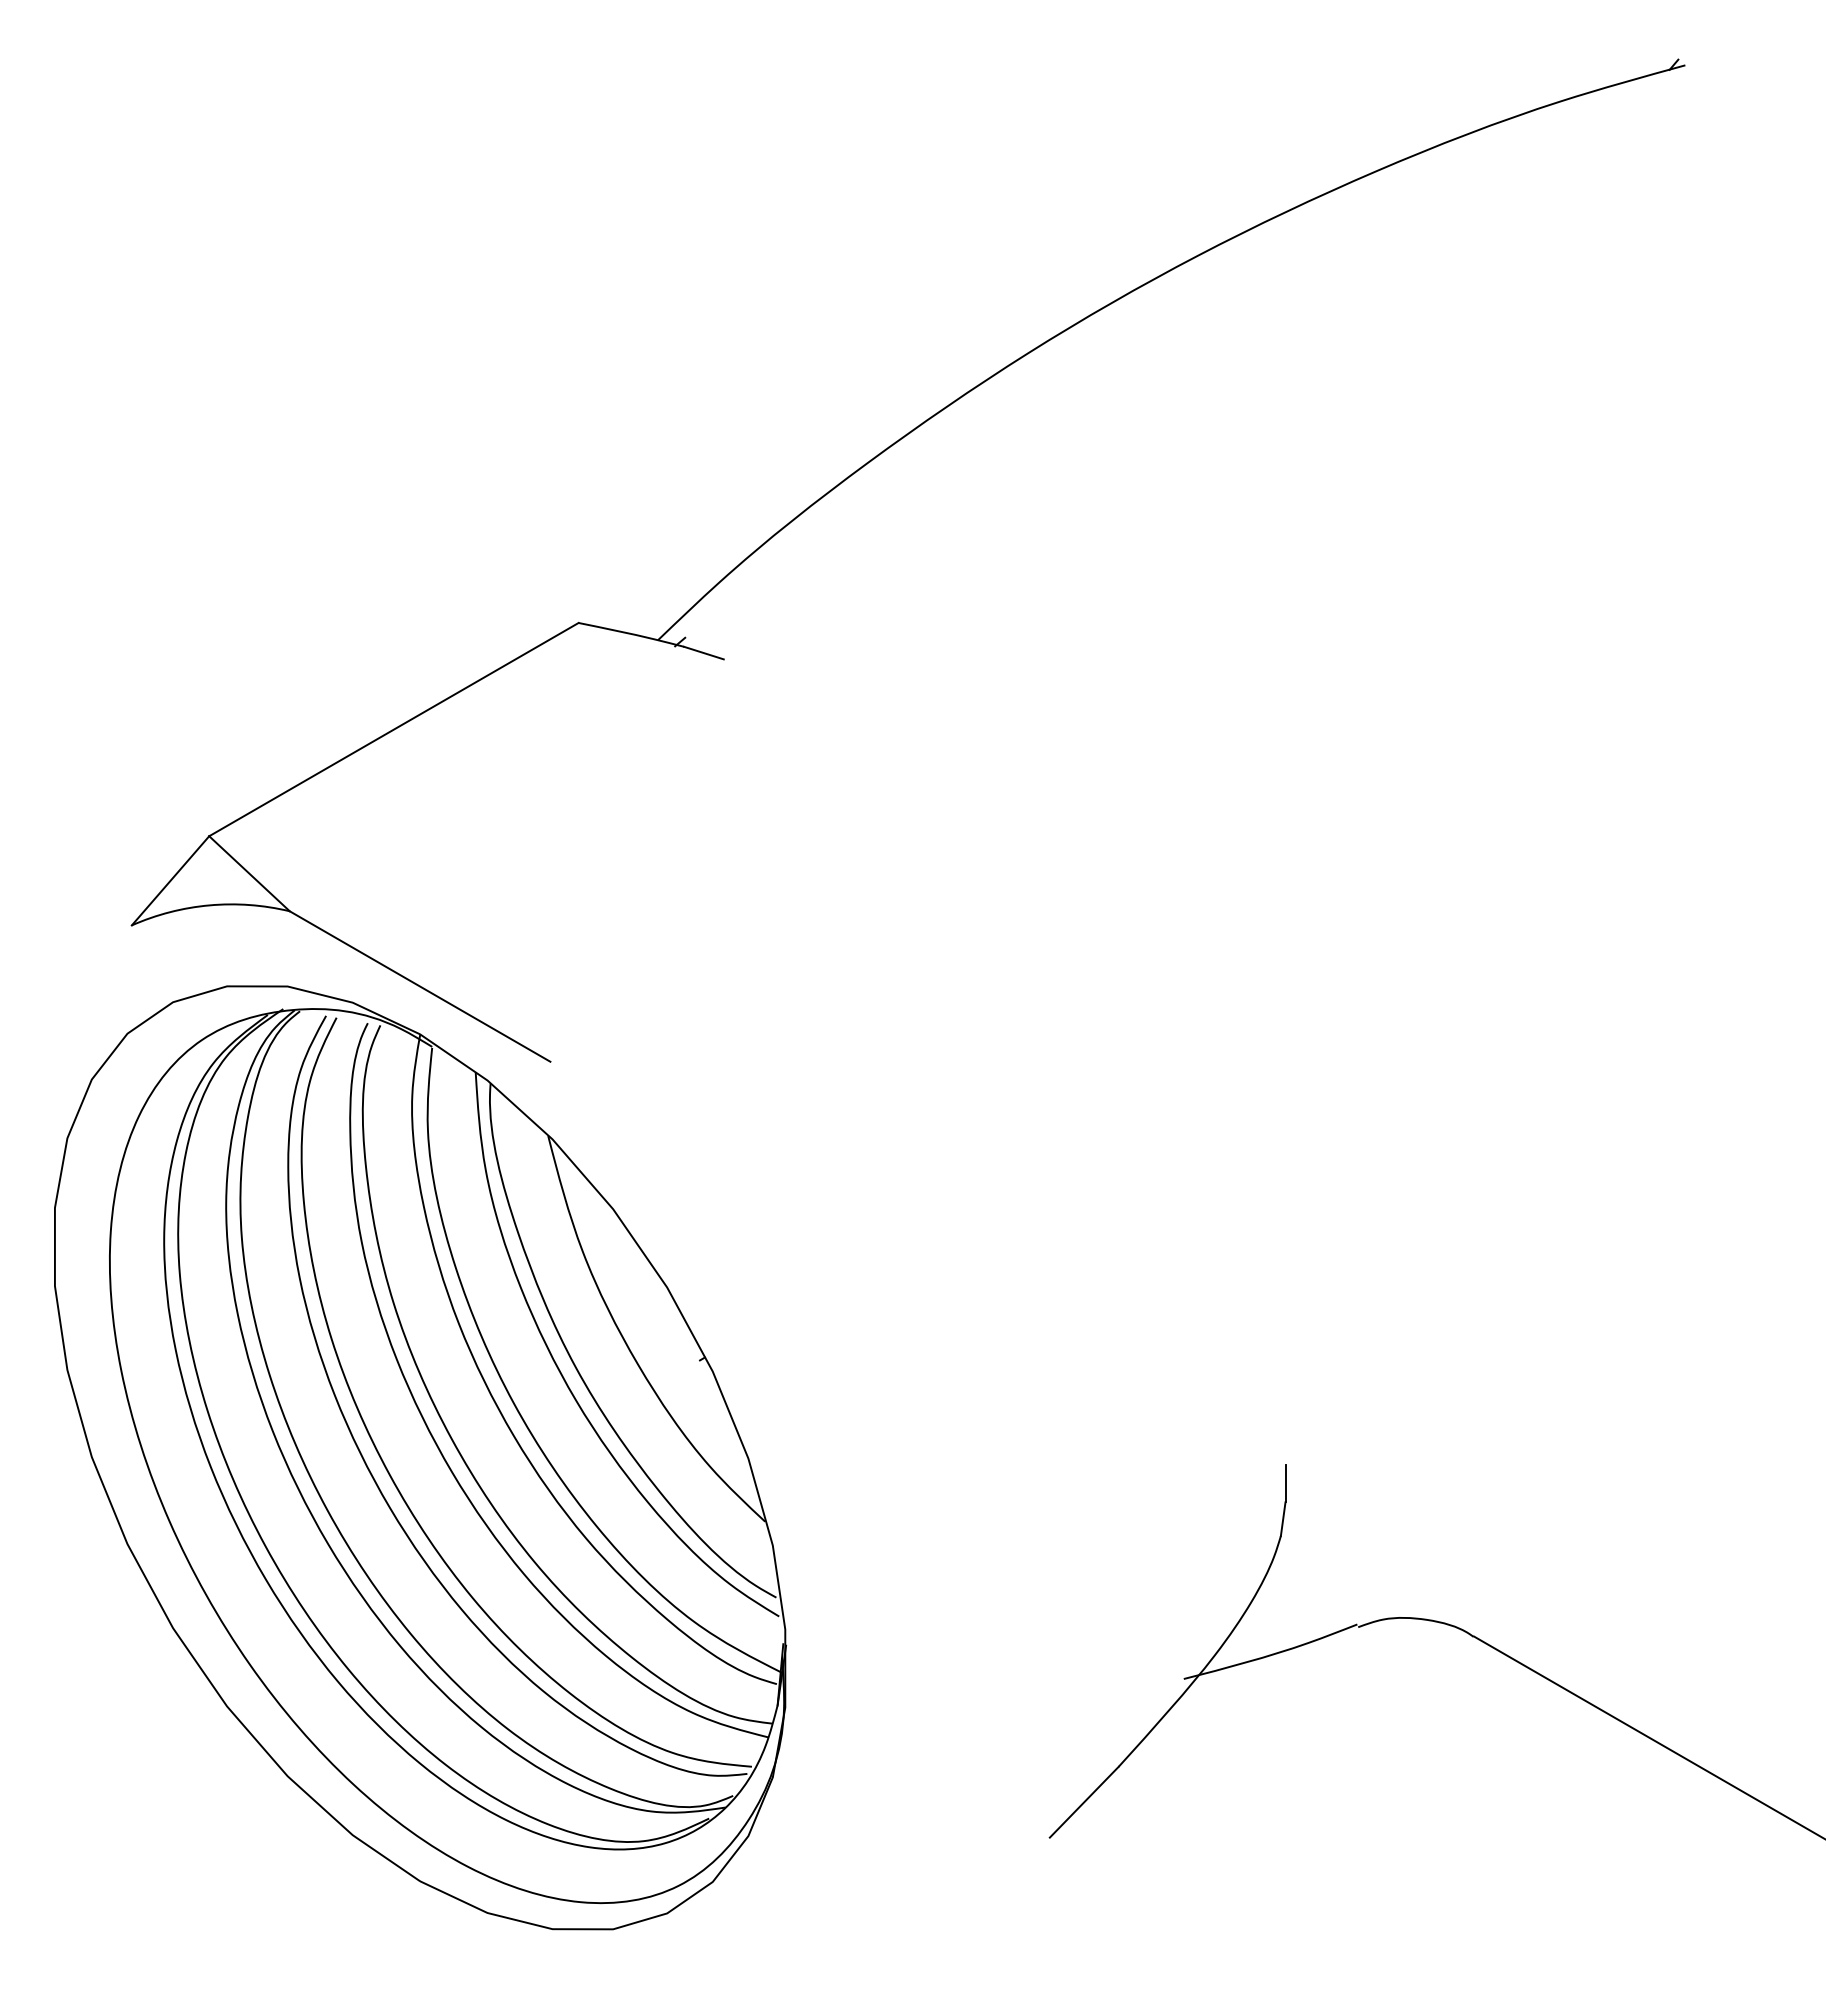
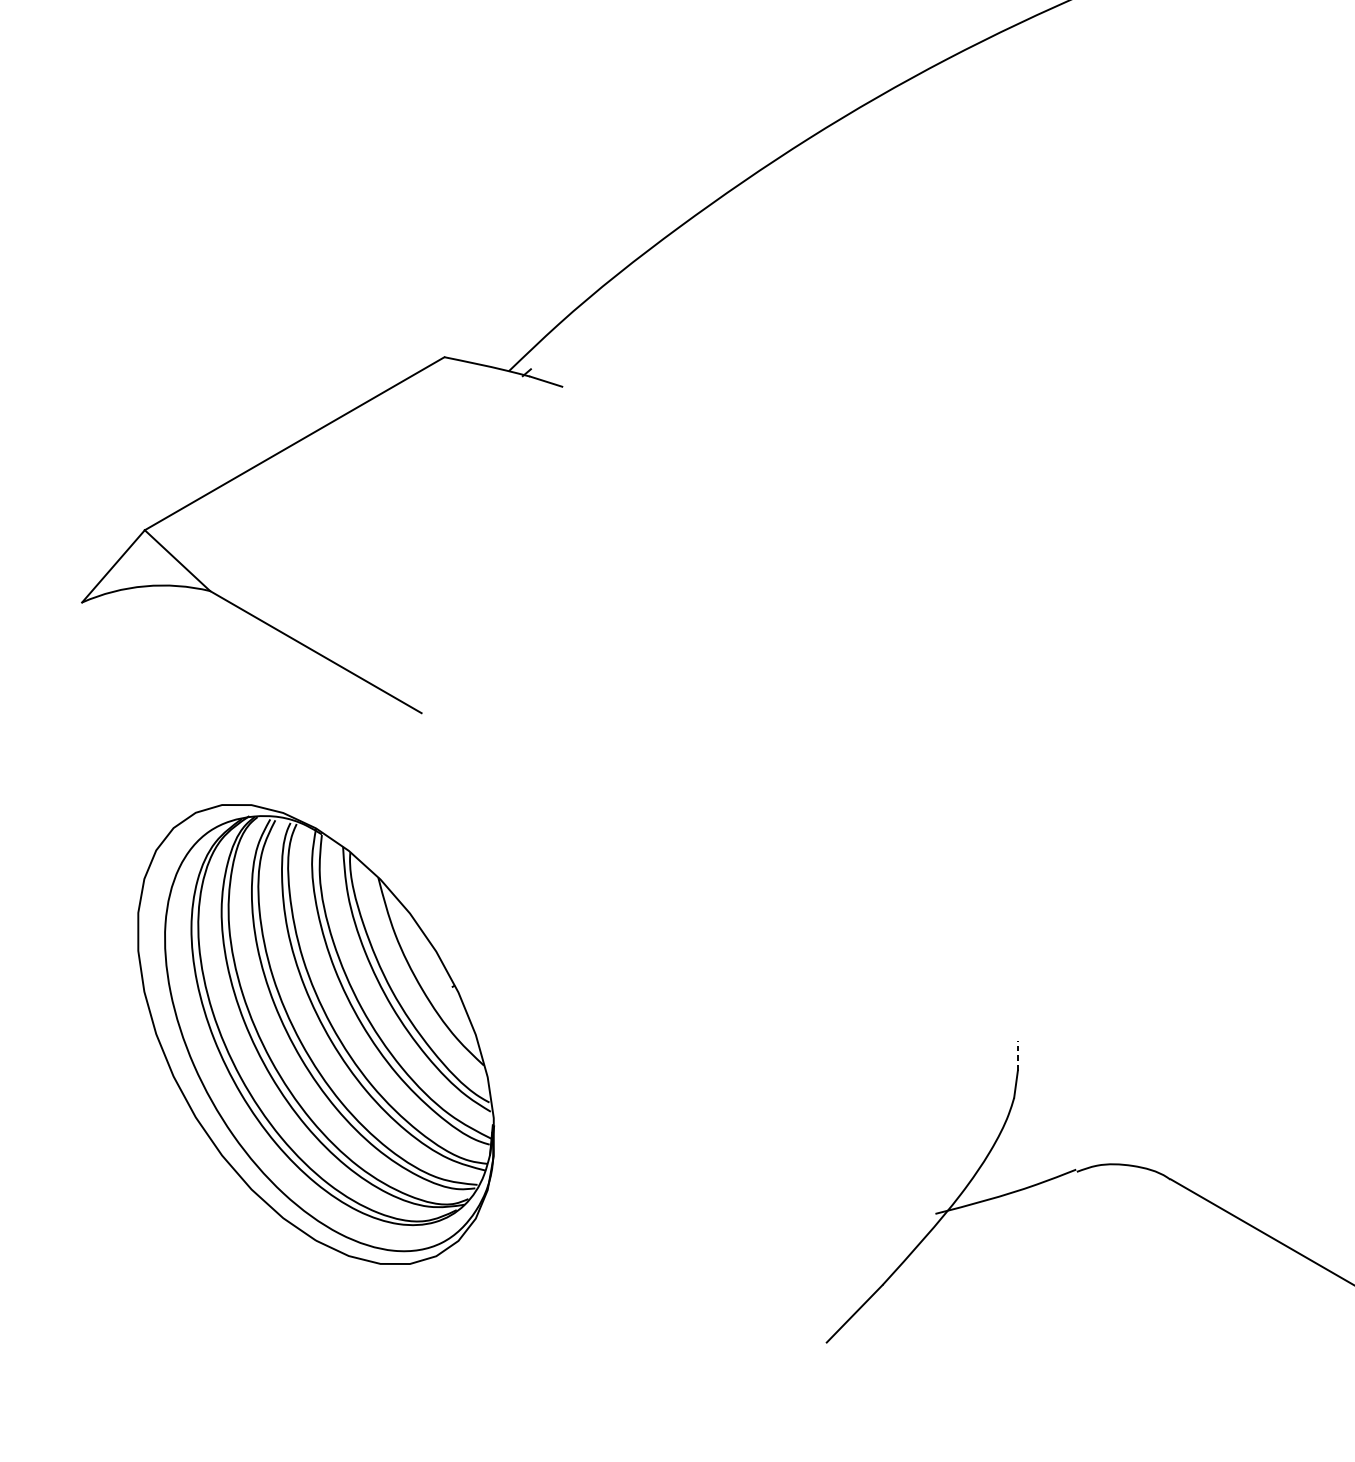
part: (420, 1457) -> (316, 1034), size x0.6
line: (1285, 1483) -> (1017, 1055), solid -> dashed

